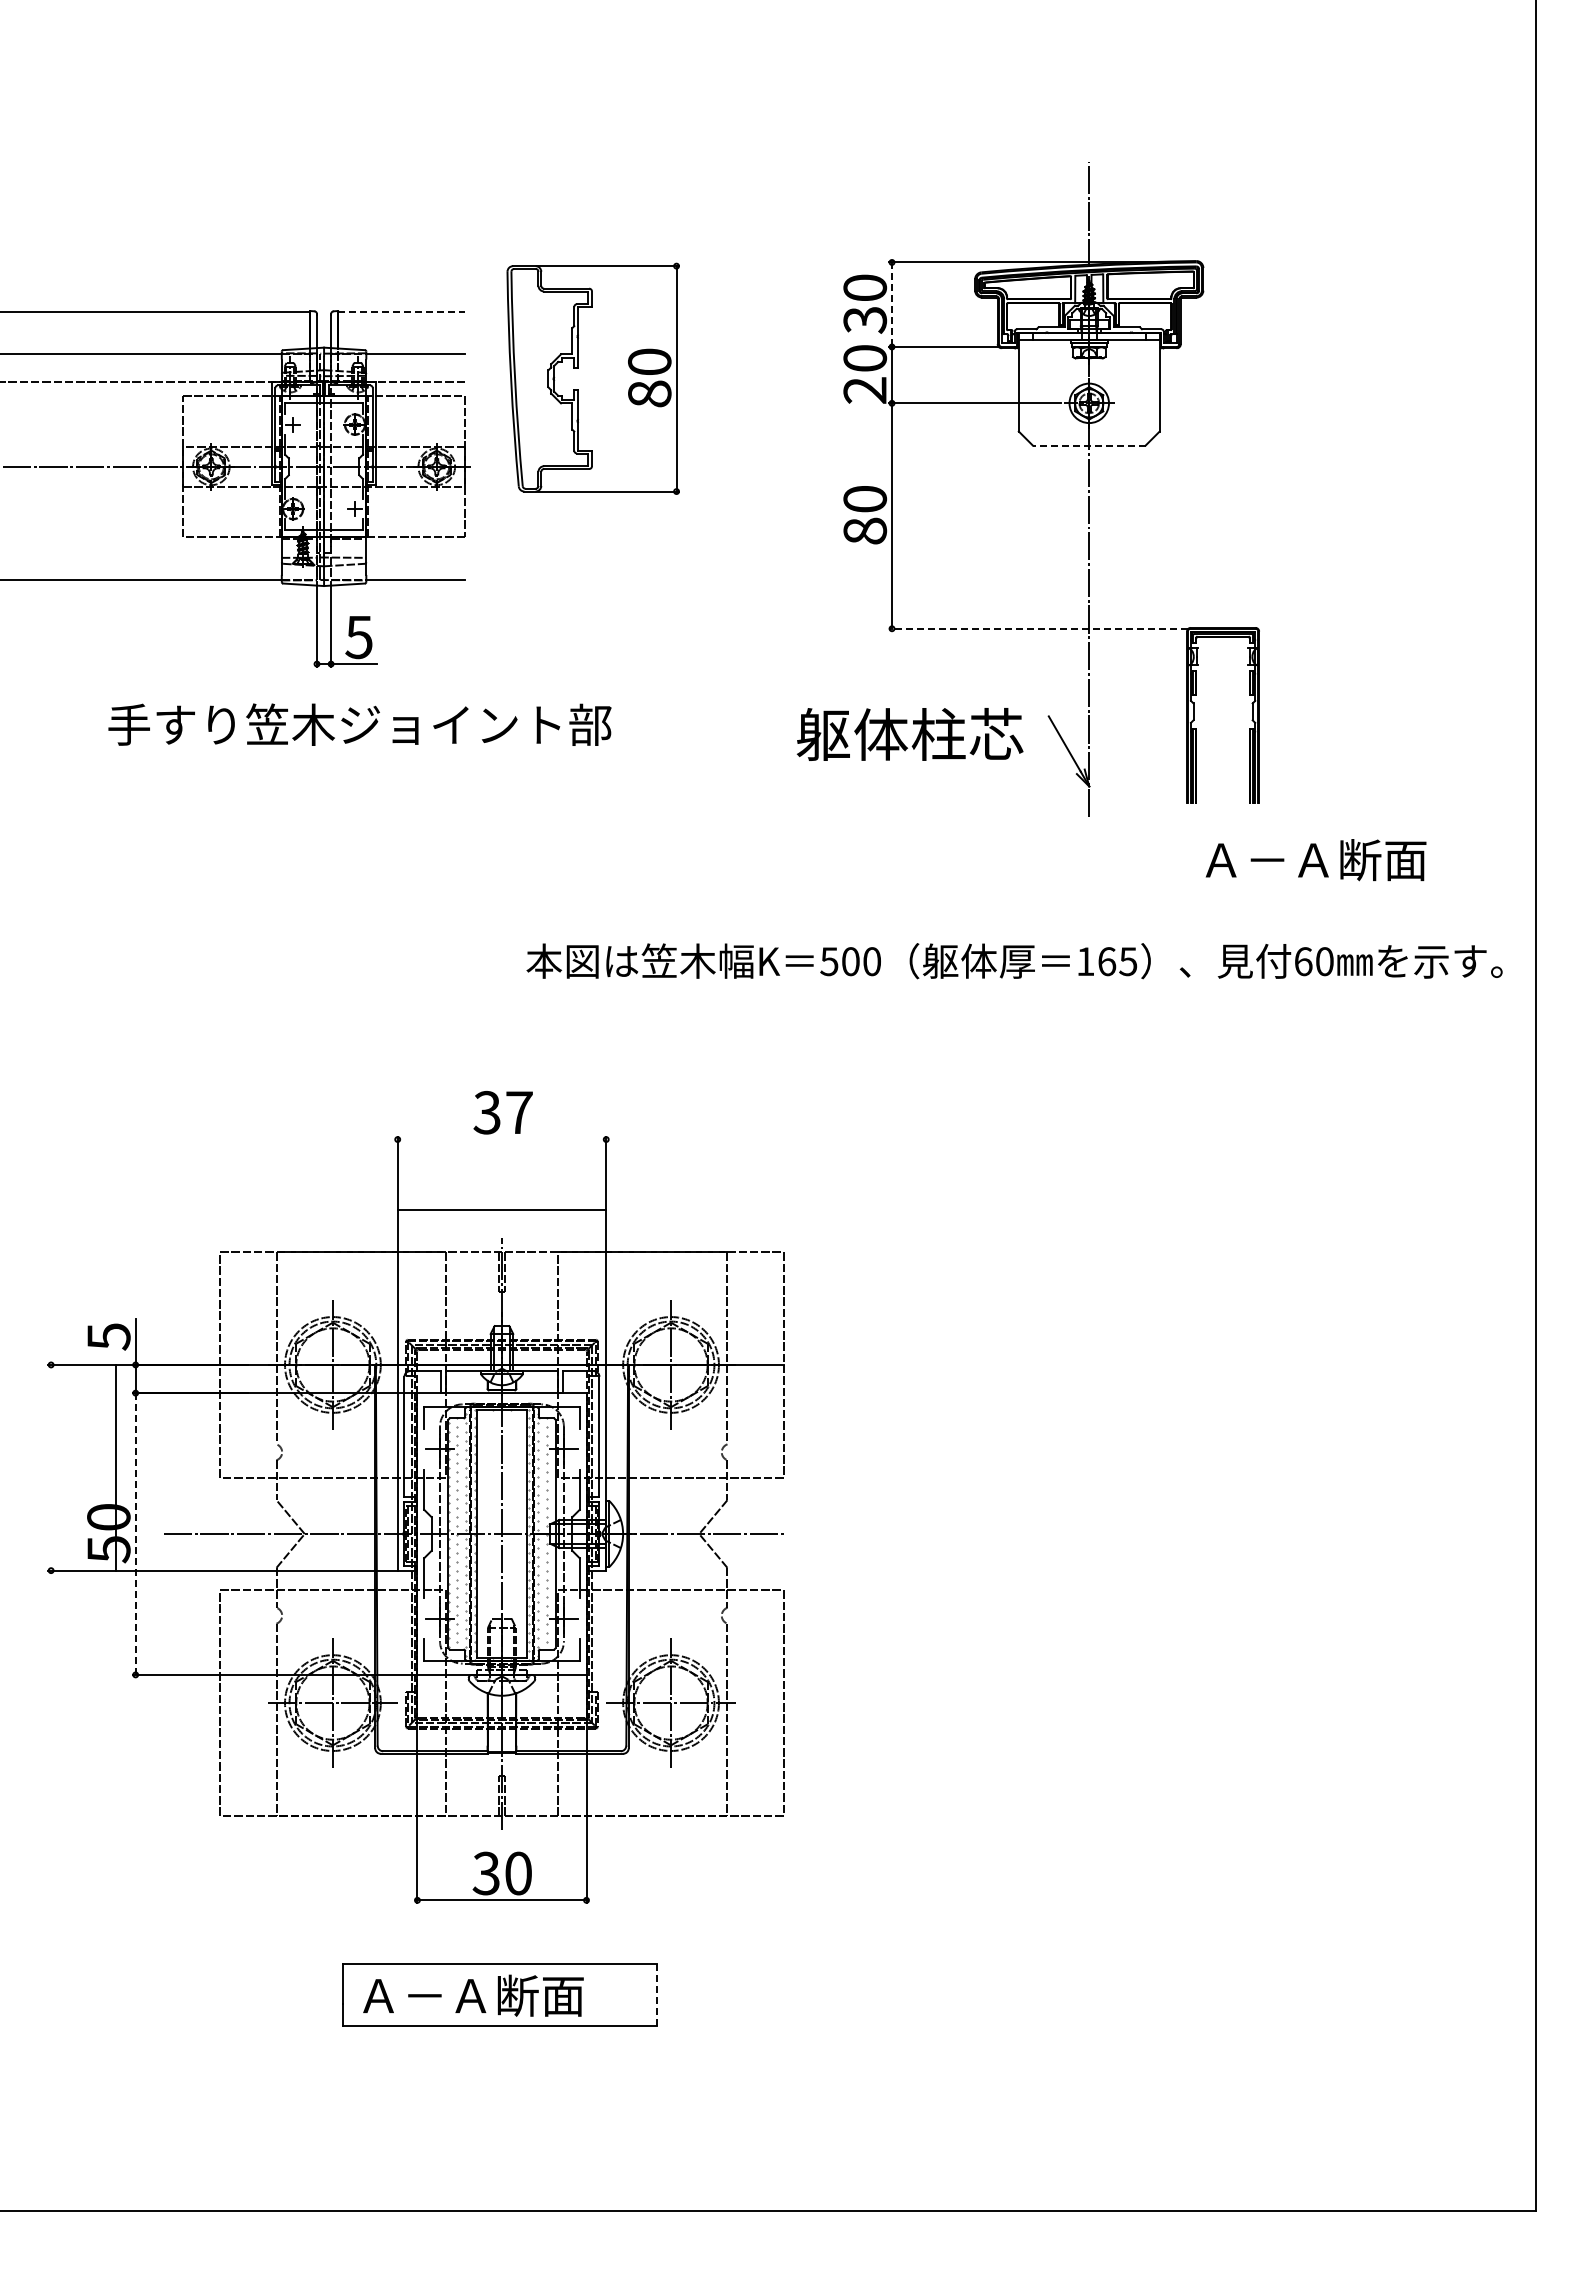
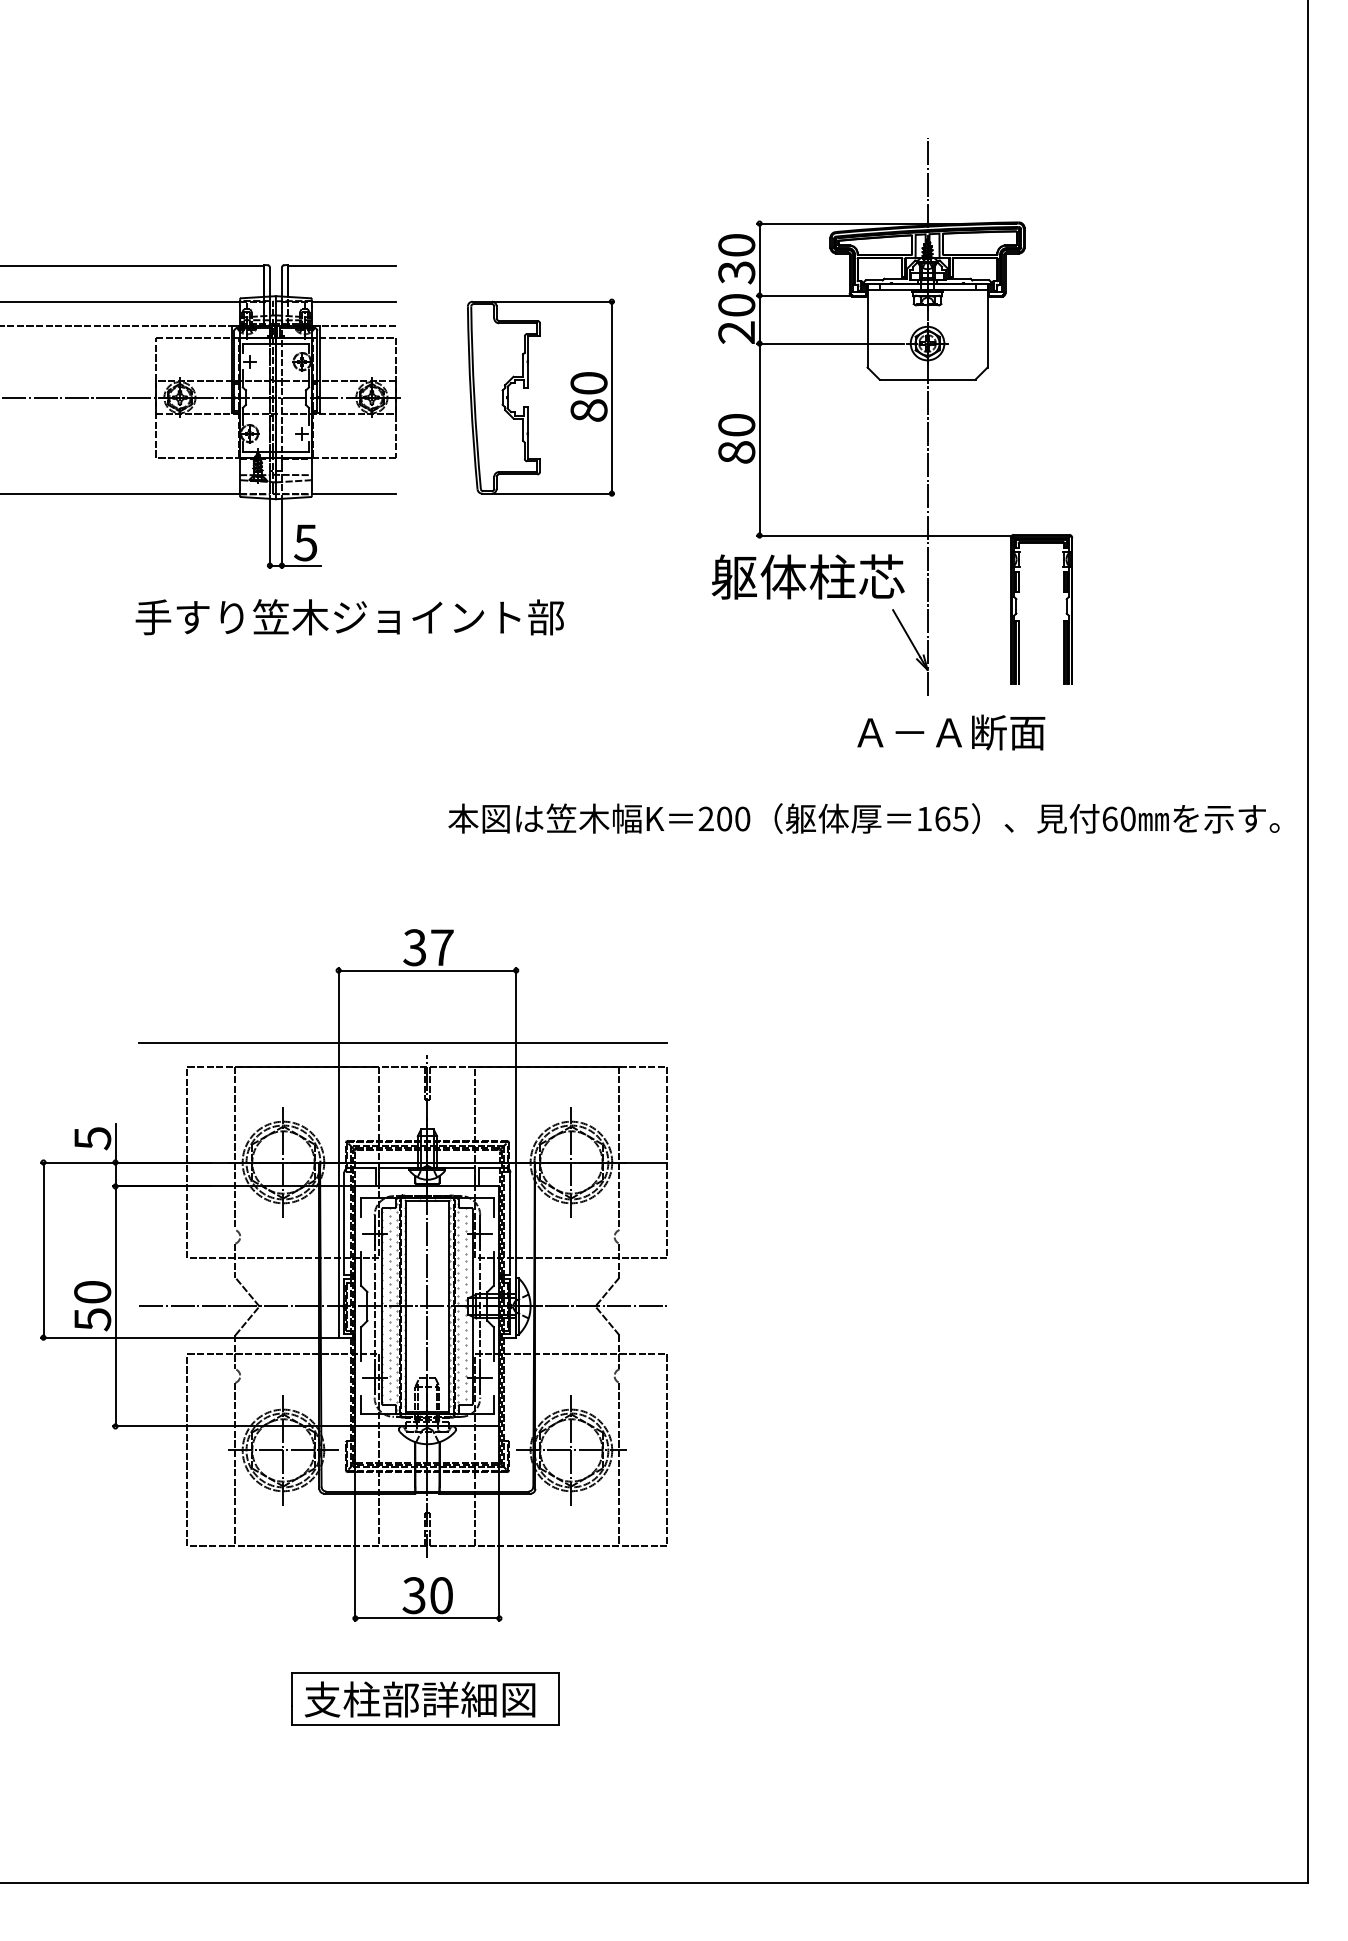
line: (892, 305) -> (760, 260), dashed -> solid
line: (402, 311) -> (342, 265), dashed -> solid
part: (592, 378) -> (540, 397), moved
line: (1088, 445) -> (926, 379), dashed -> solid
line: (1038, 628) -> (884, 535), dashed -> solid
text: (359, 724) -> (349, 617), moved
text: (909, 734) -> (807, 577), moved
text: (1315, 860) -> (950, 732), moved
text: (829, 961) -> (706, 818), 500 -> 200
line: (501, 1209) -> (427, 970), moved
line: (473, 1224) -> (403, 1042), added
line: (116, 1467) -> (43, 1249), moved
line: (135, 1534) -> (115, 1306), dashed -> solid
text: (492, 1995) -> (419, 1699), Ａ－Ａ断面 -> 支柱部詳細図
line: (656, 1995) -> (559, 1699), dashed -> solid

